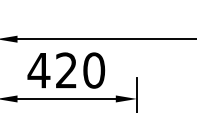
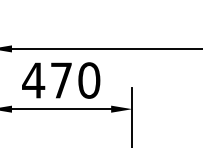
text: (65, 70) -> (60, 80), 420 -> 470

